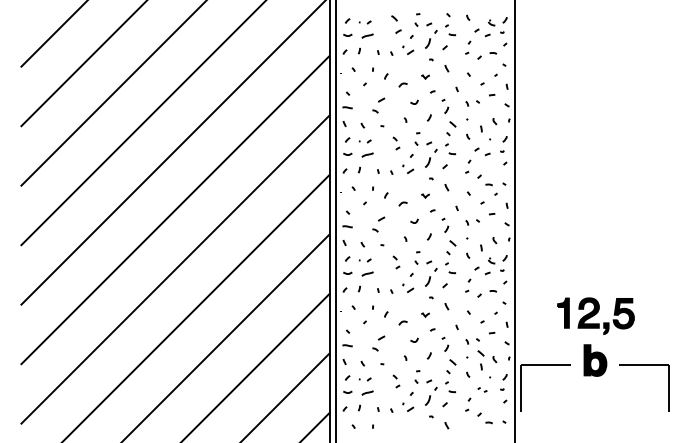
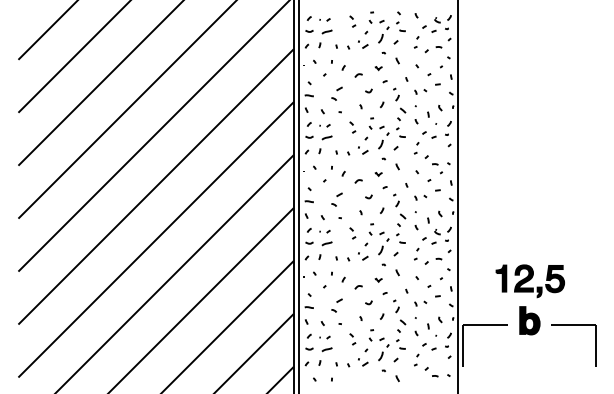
part: (396, 24) -> (352, 21), size x0.71
curve: (480, 353) -> (427, 314), removed
part: (482, 389) -> (429, 346), size x1.67

